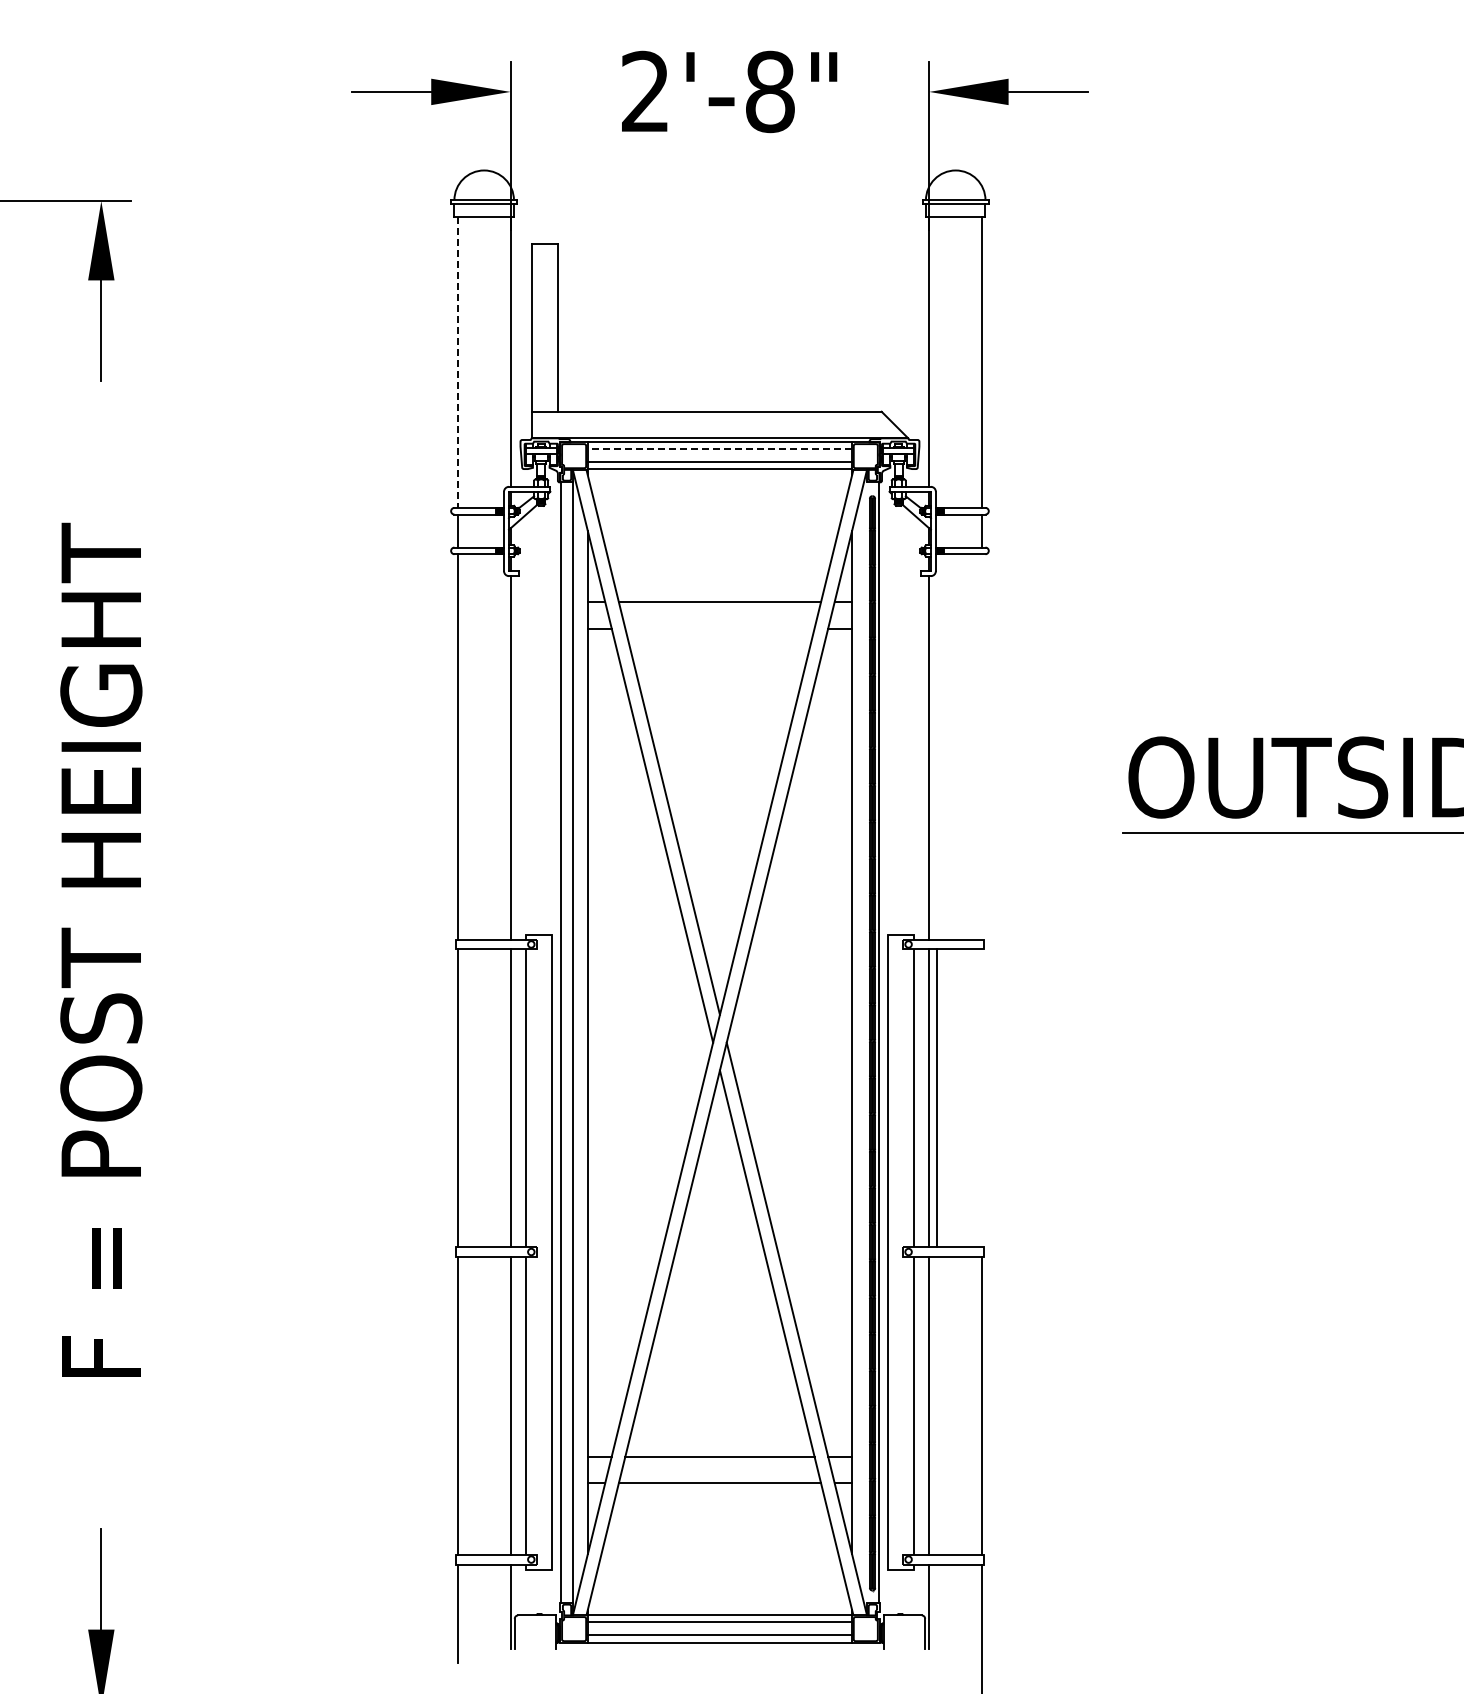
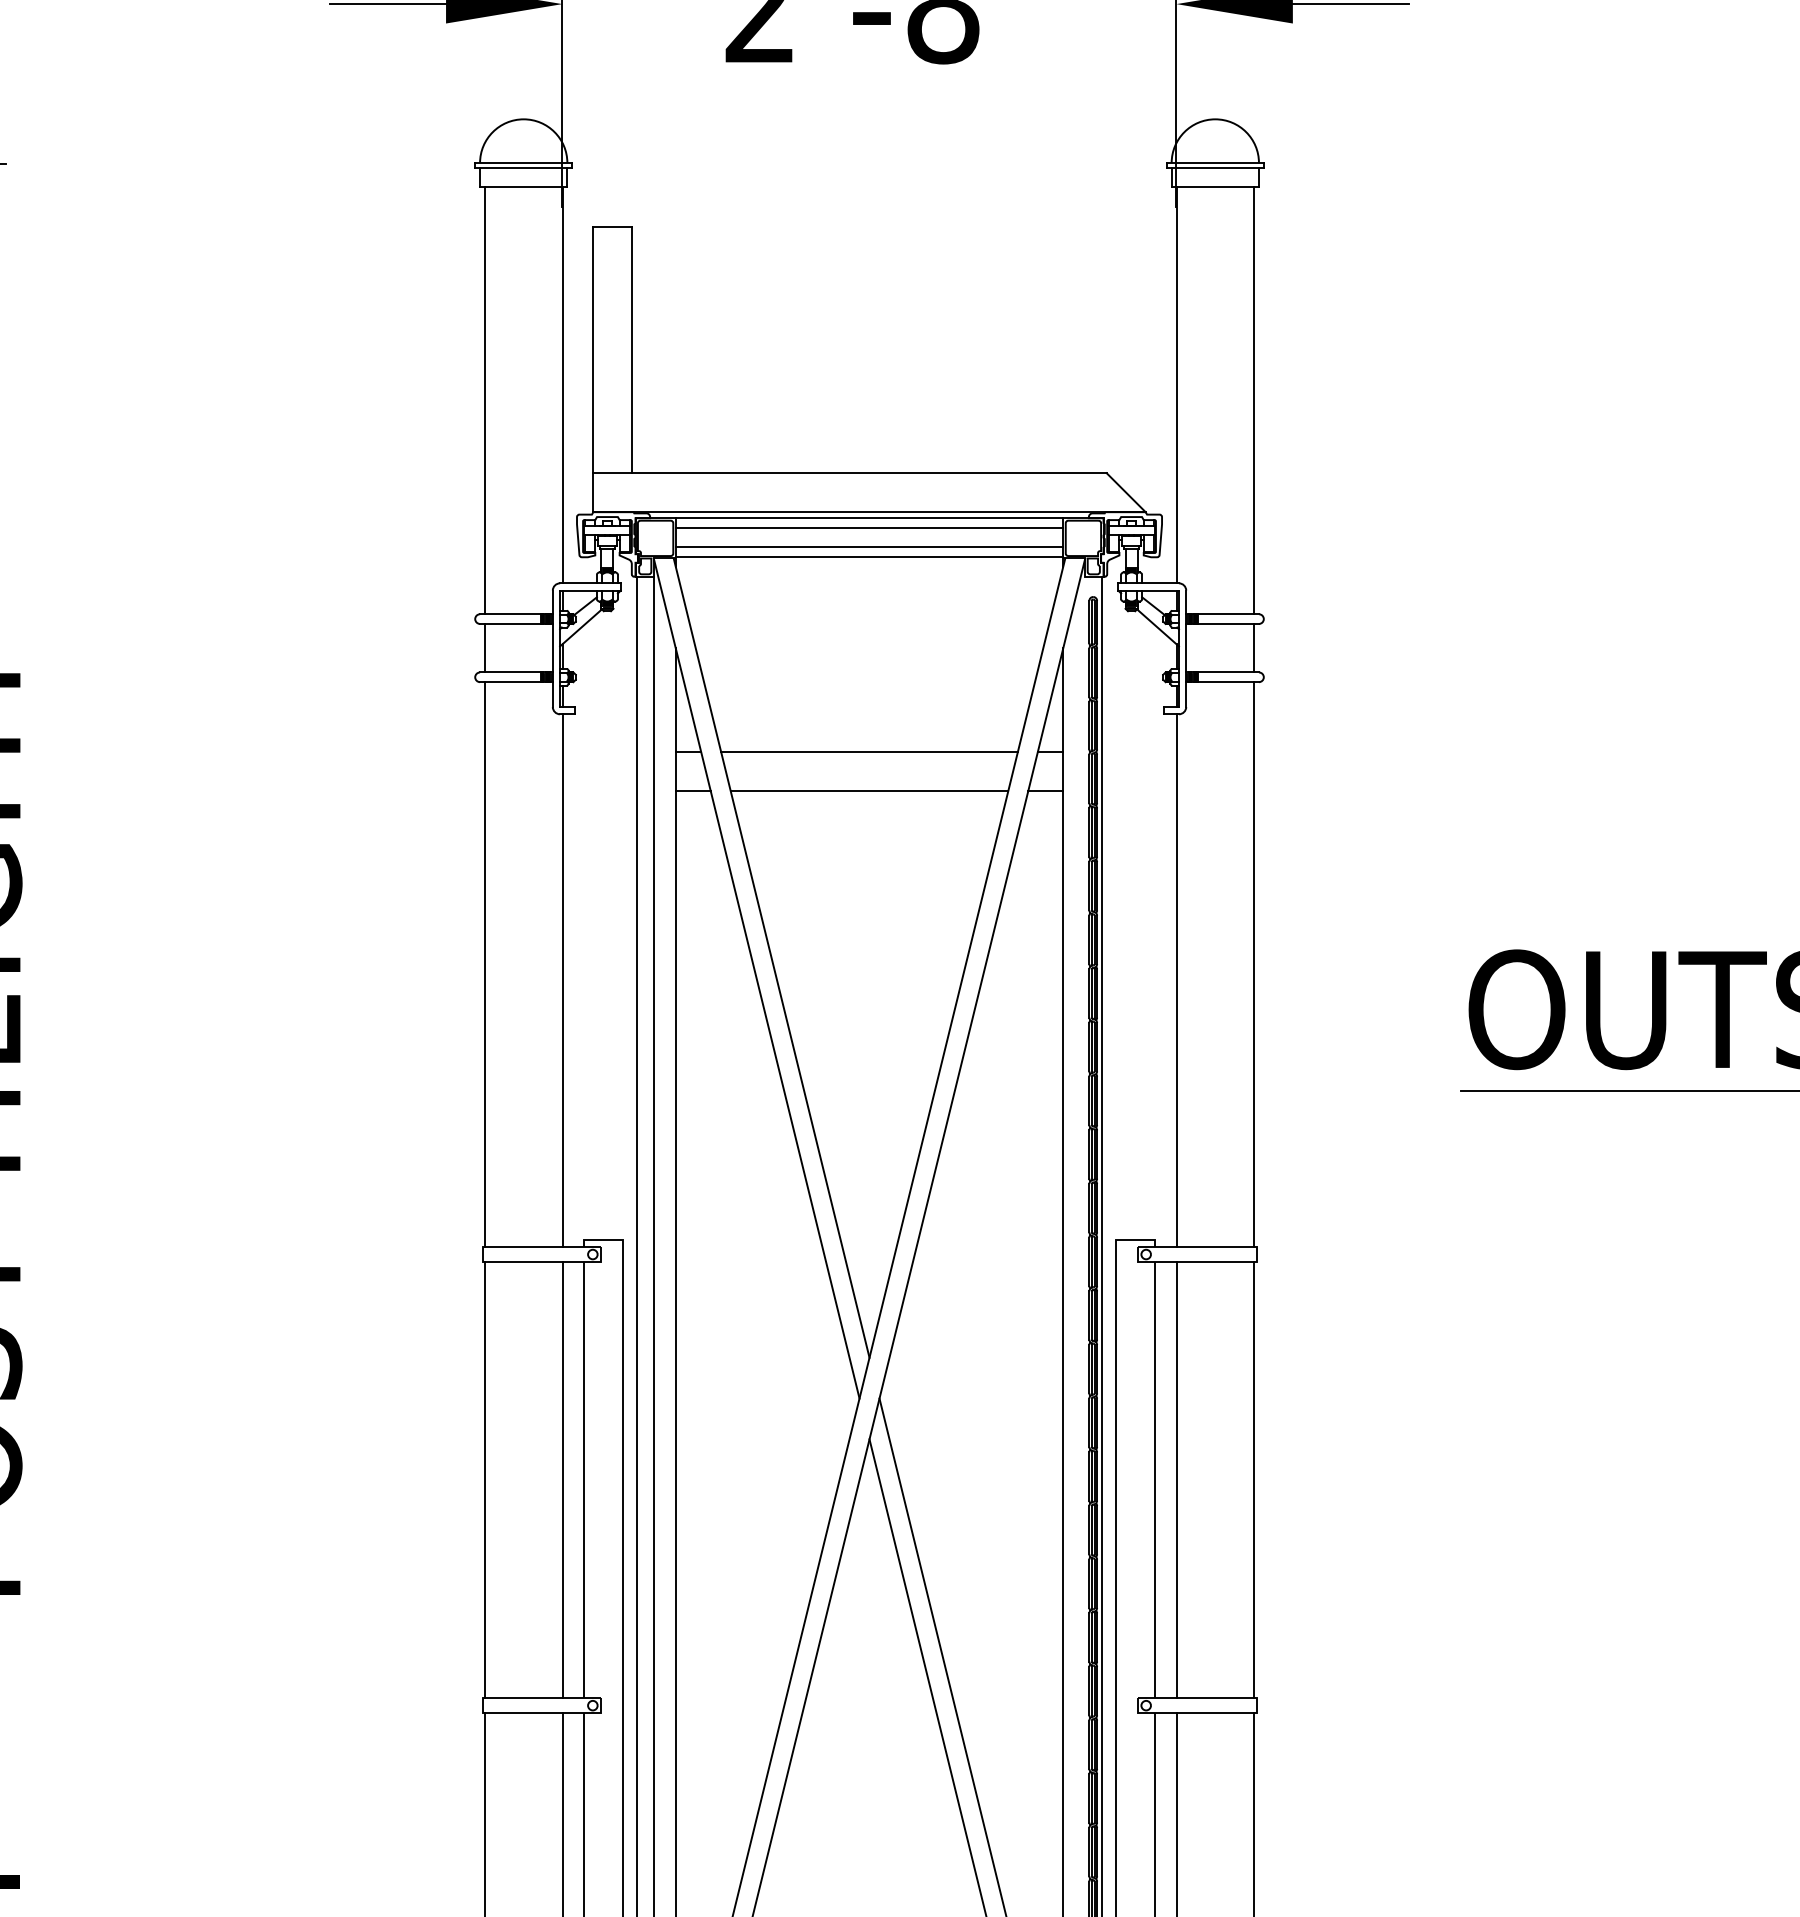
line: (457, 362) -> (484, 400), dashed -> solid
line: (719, 449) -> (868, 528), dashed -> solid
line: (719, 628) -> (868, 791), added
line: (982, 746) -> (1254, 964), added
line: (937, 1098) -> (1254, 1480), moved

